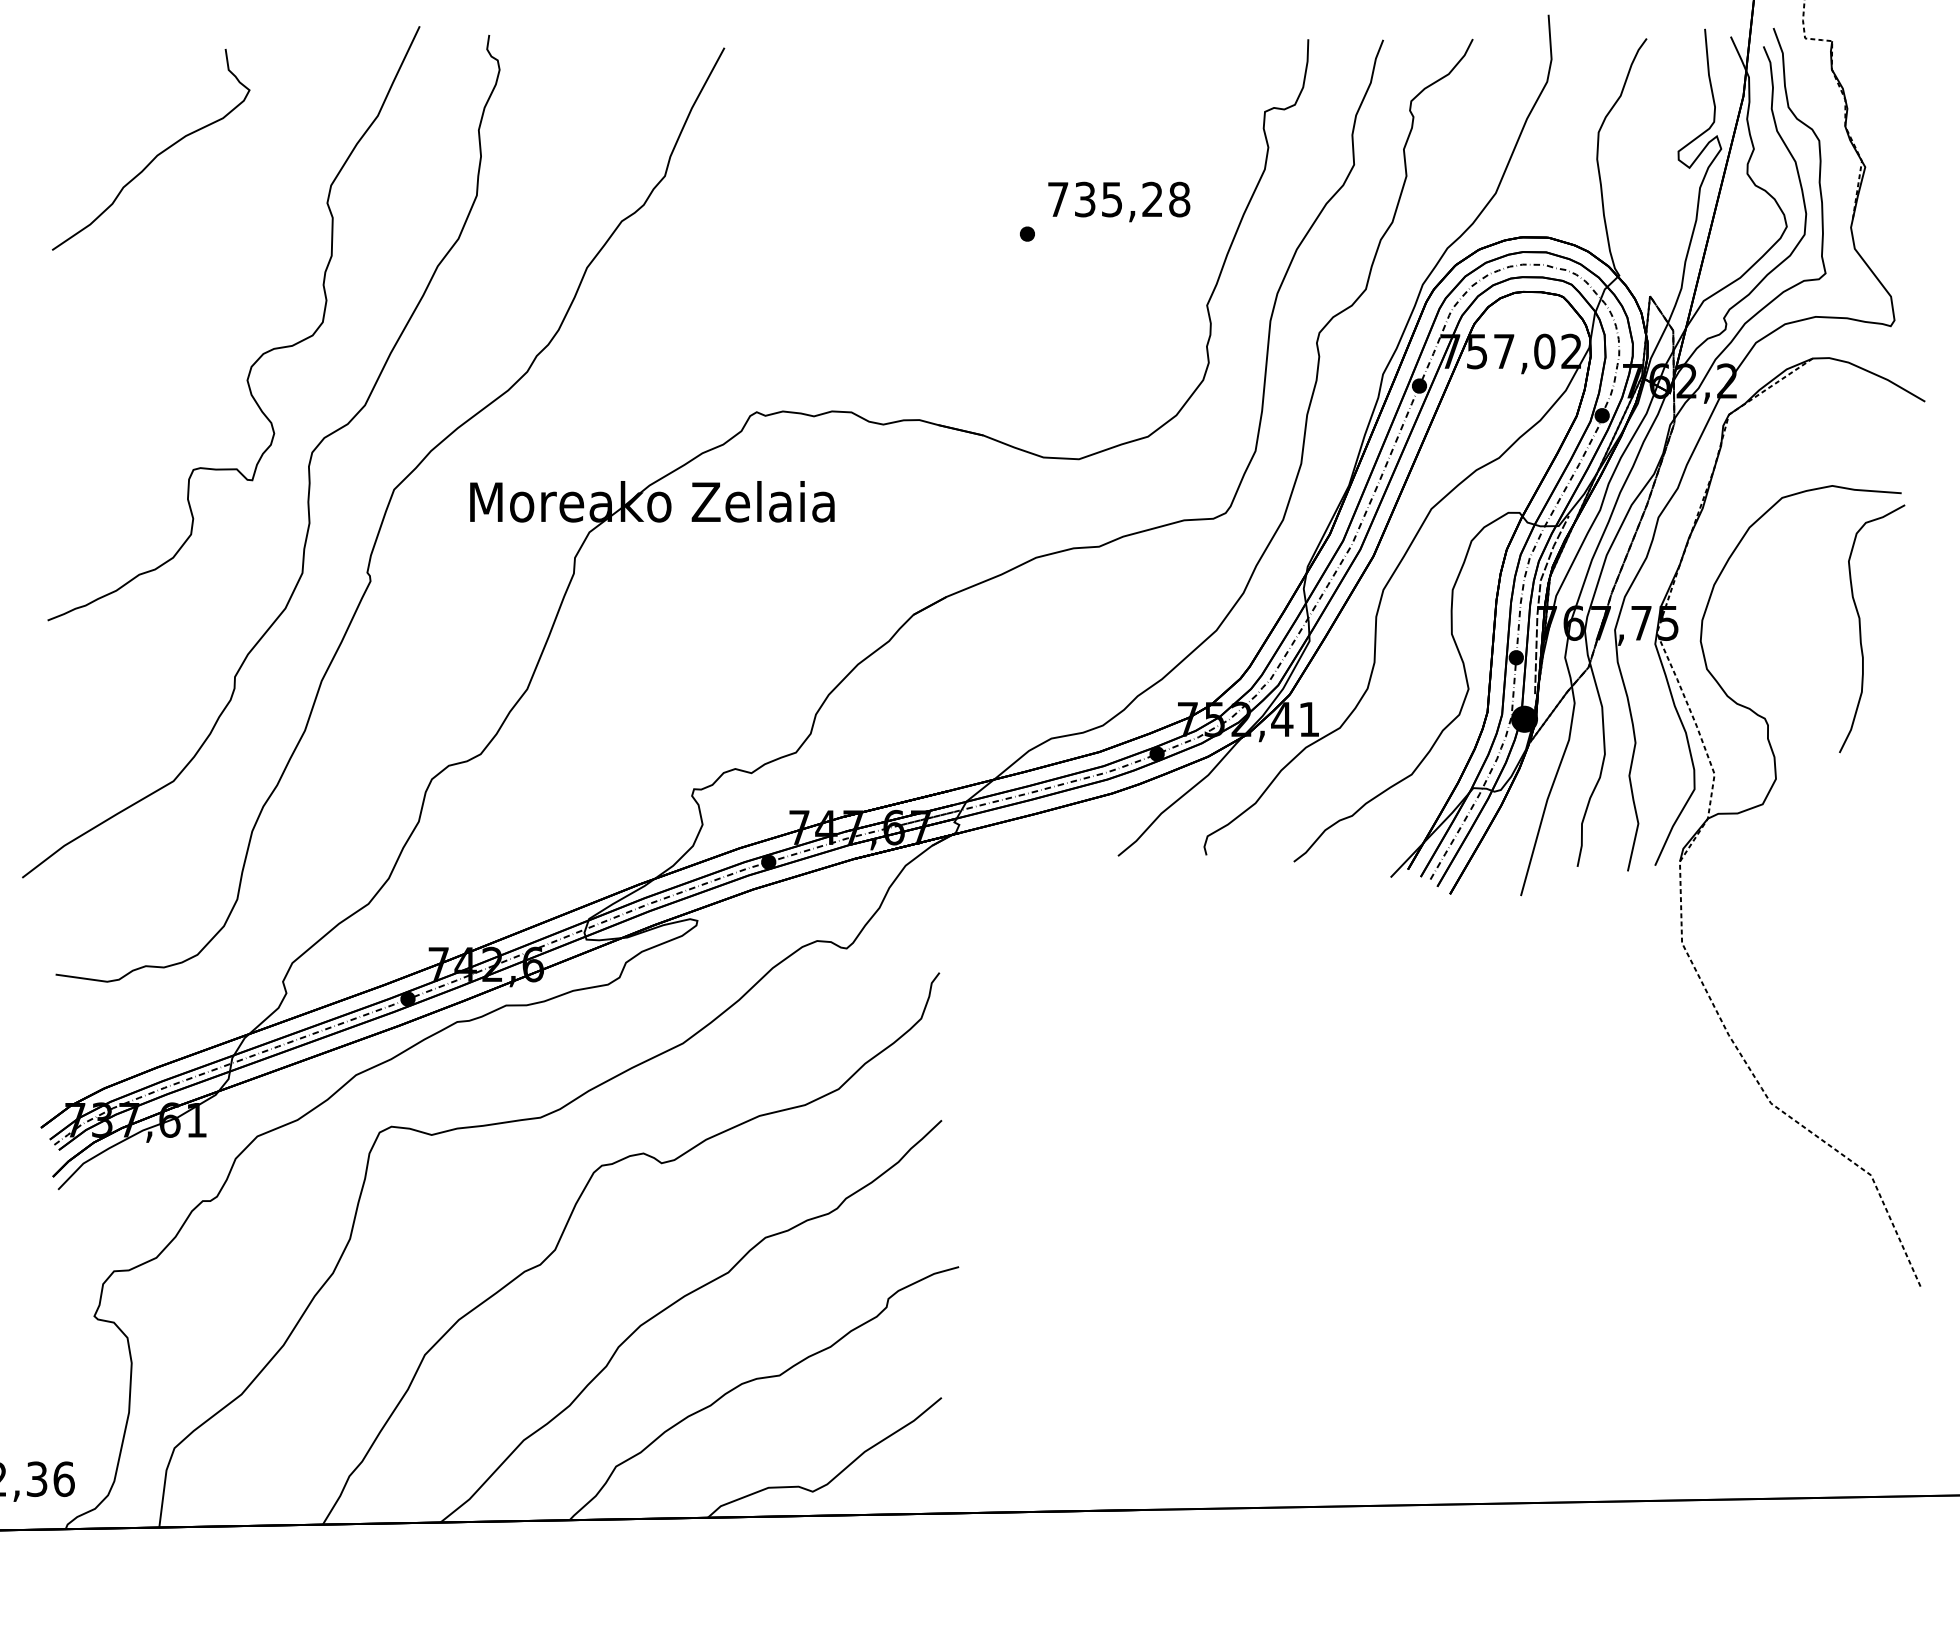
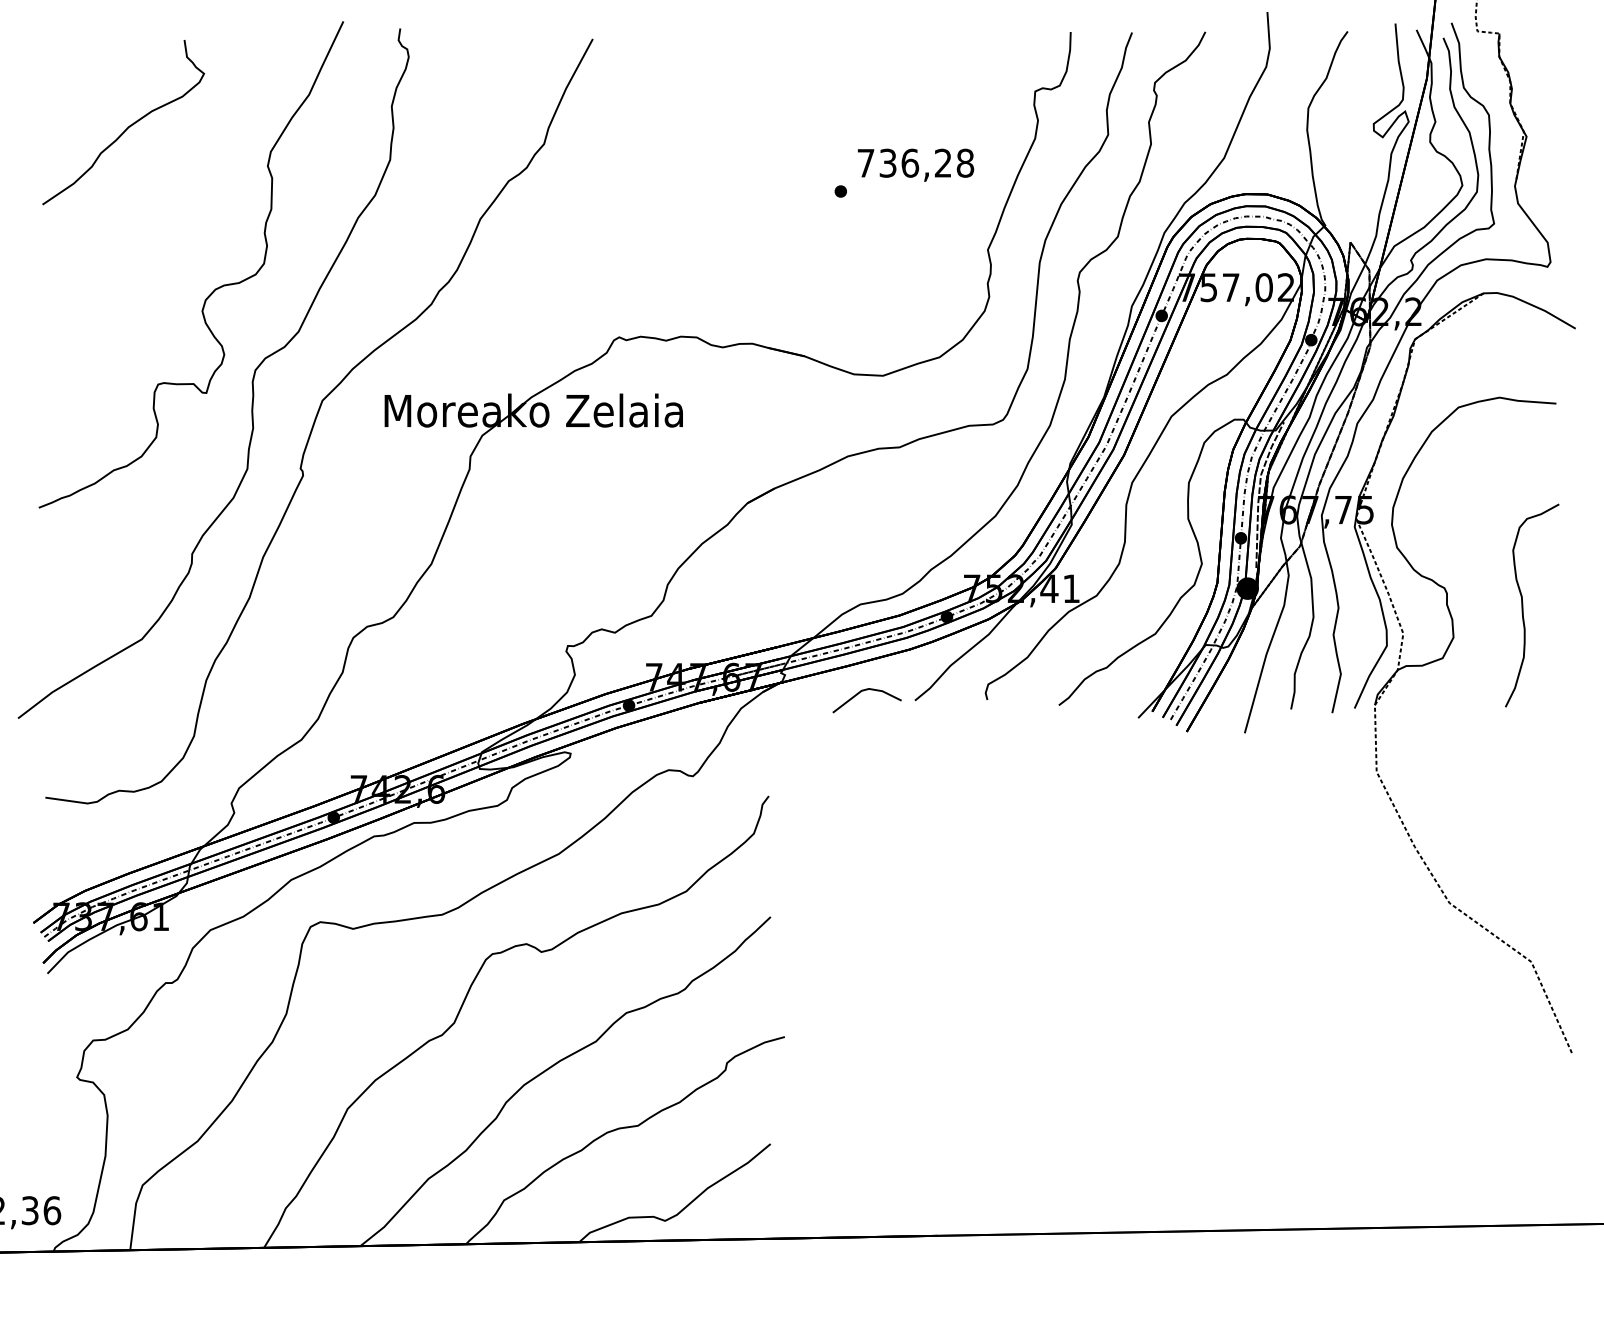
text: (1112, 198) -> (910, 162), 735,28 -> 736,28
curve: (1861, 628) -> (1523, 605), moved
line: (1052, 846) -> (861, 692), added

